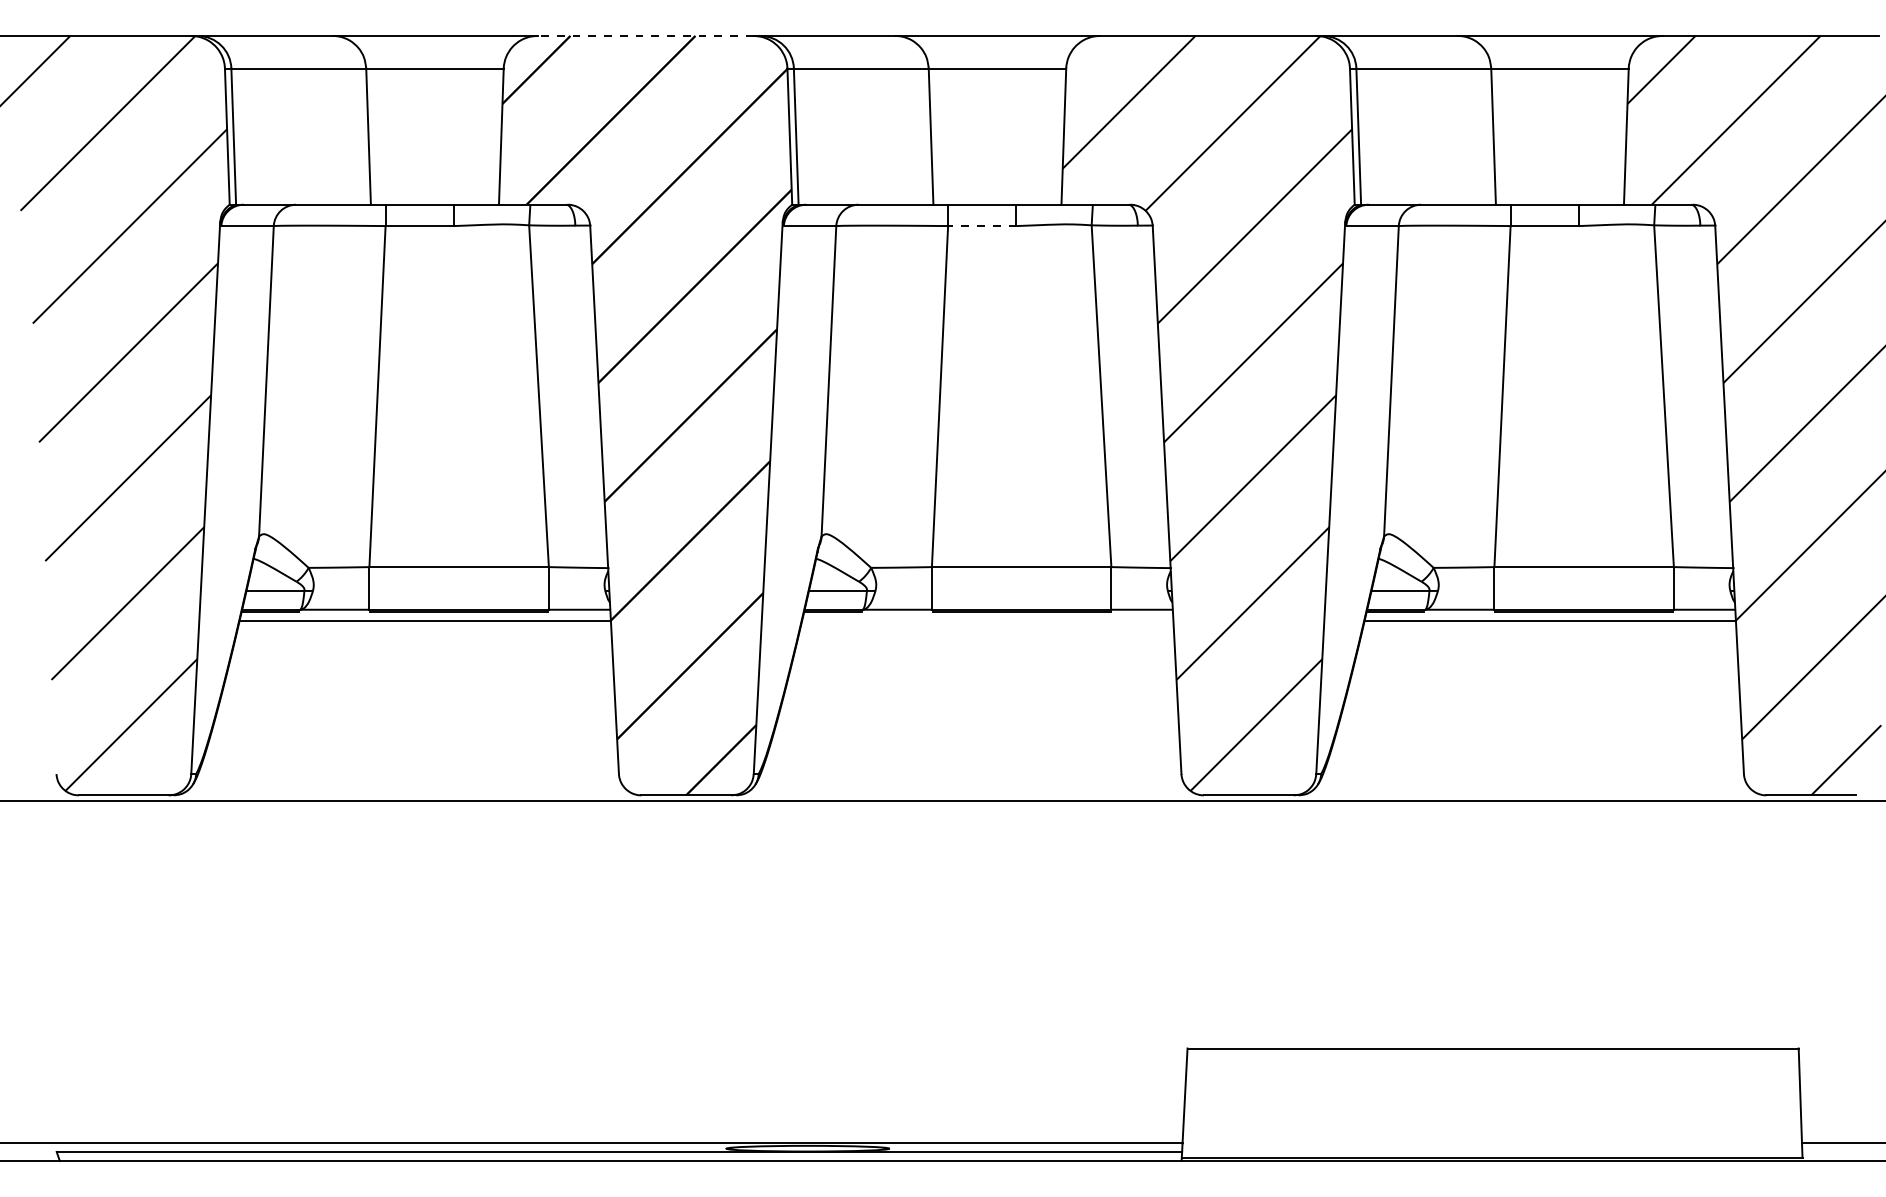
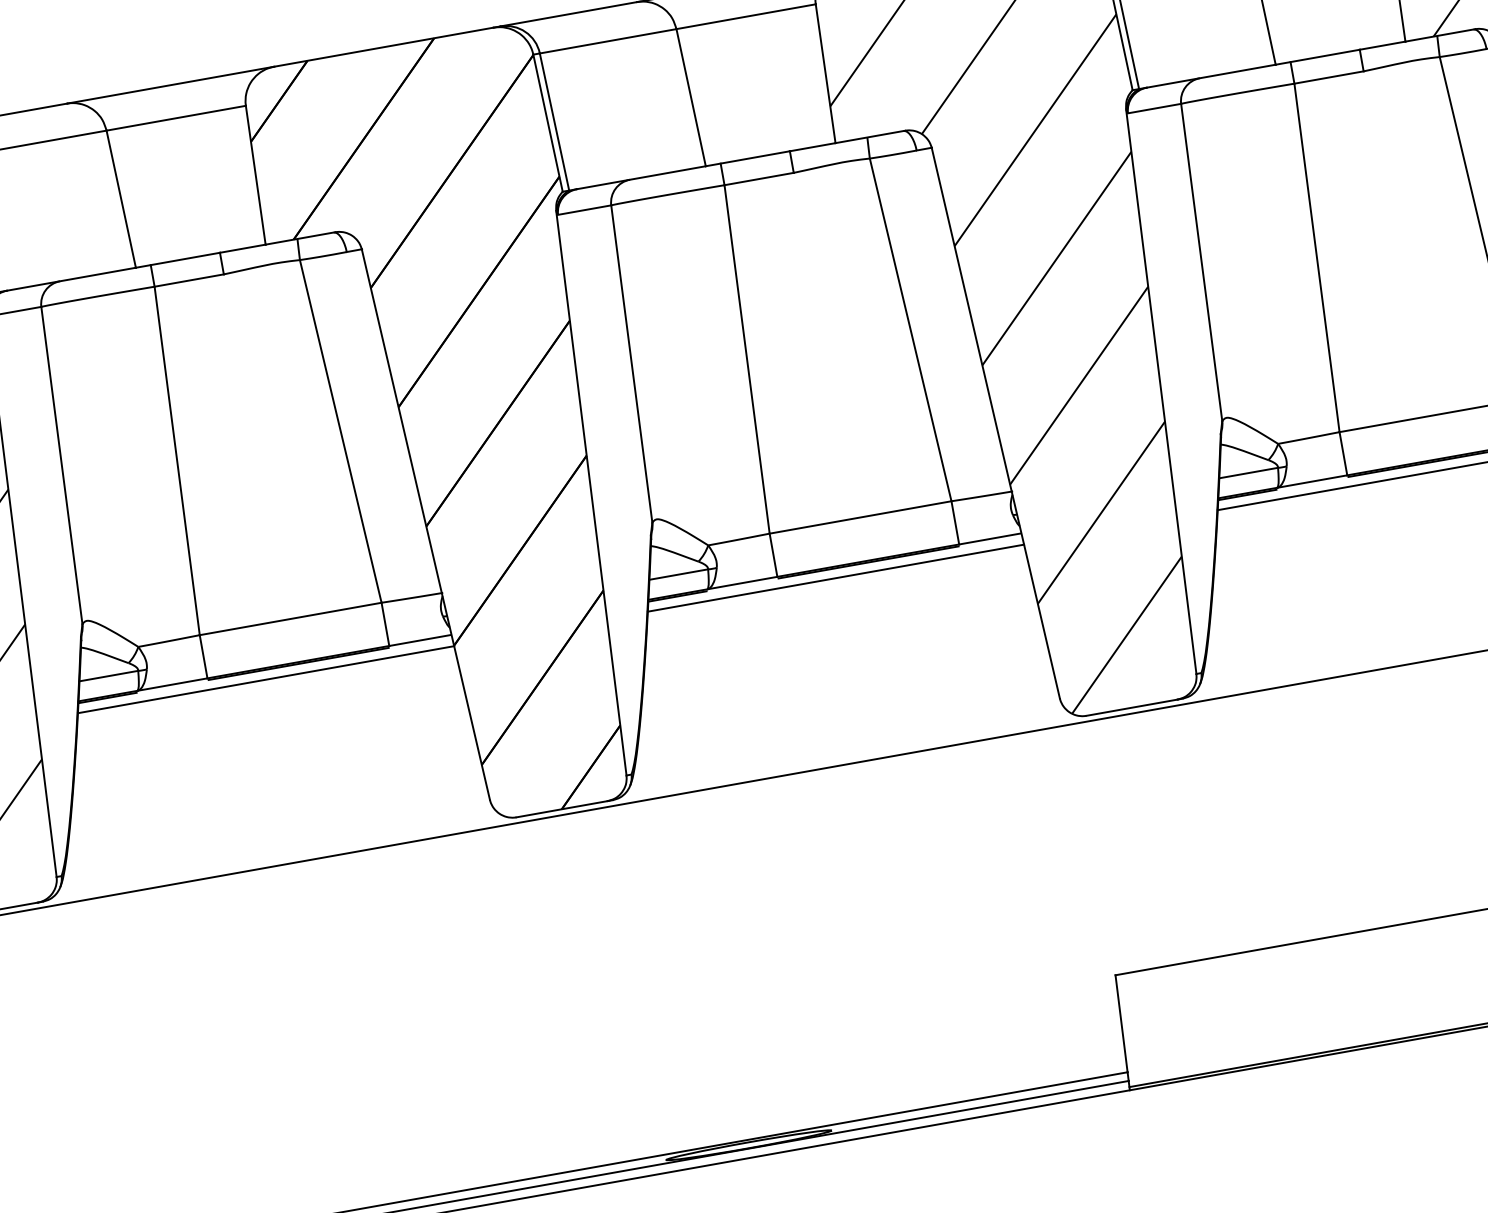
line: (645, 36) -> (383, 47), dashed -> solid
line: (981, 226) -> (758, 179), dashed -> solid
line: (987, 621) -> (835, 578), added

